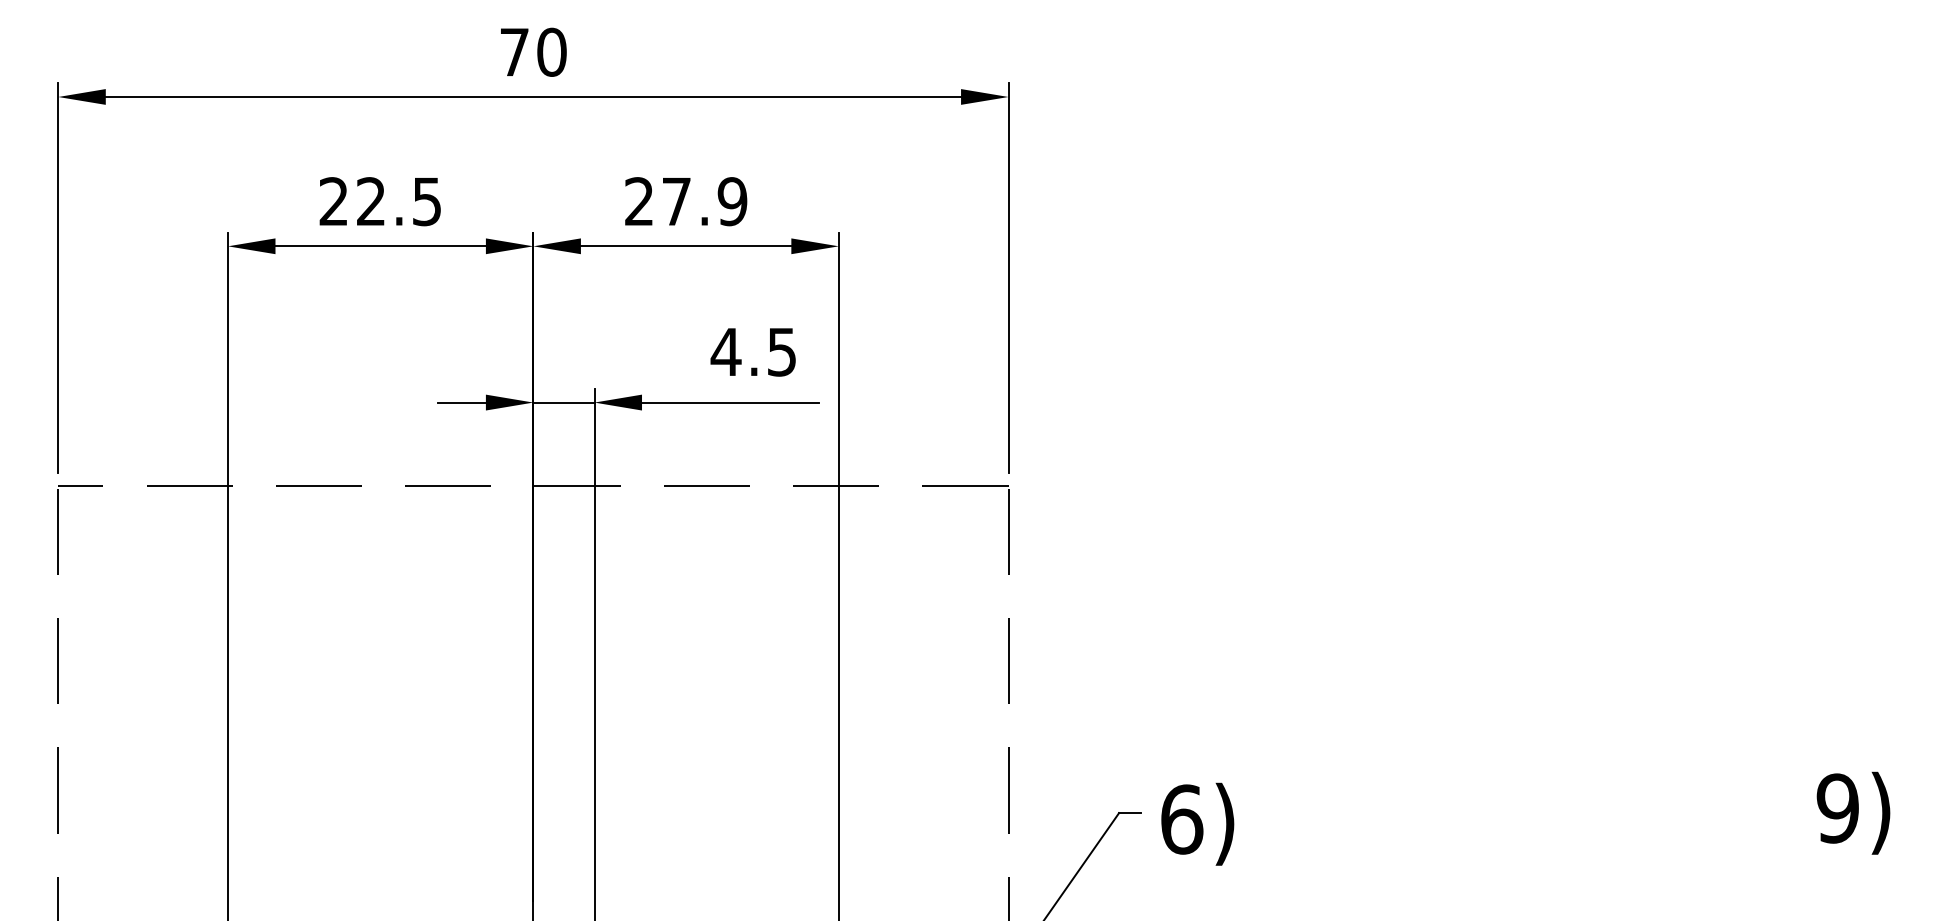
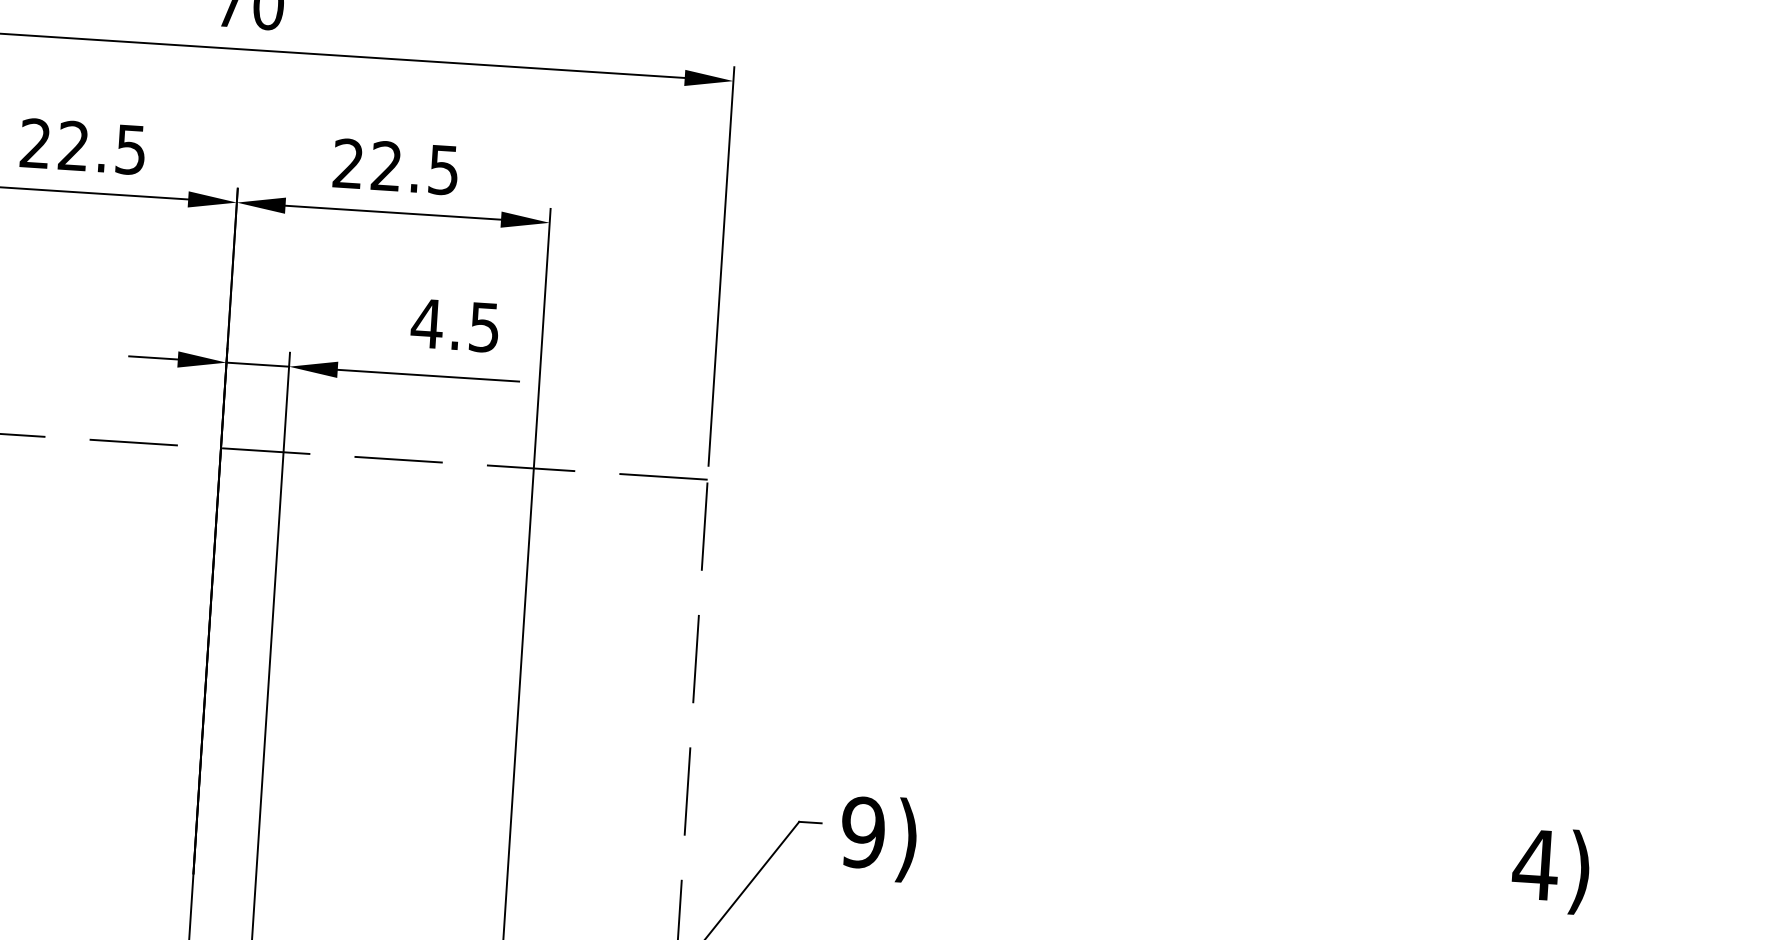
text: (704, 201) -> (415, 168), 27.9 -> 22.5
text: (1837, 808) -> (1535, 864), 9) -> 4)
text: (1181, 819) -> (862, 832), 6) -> 9)

